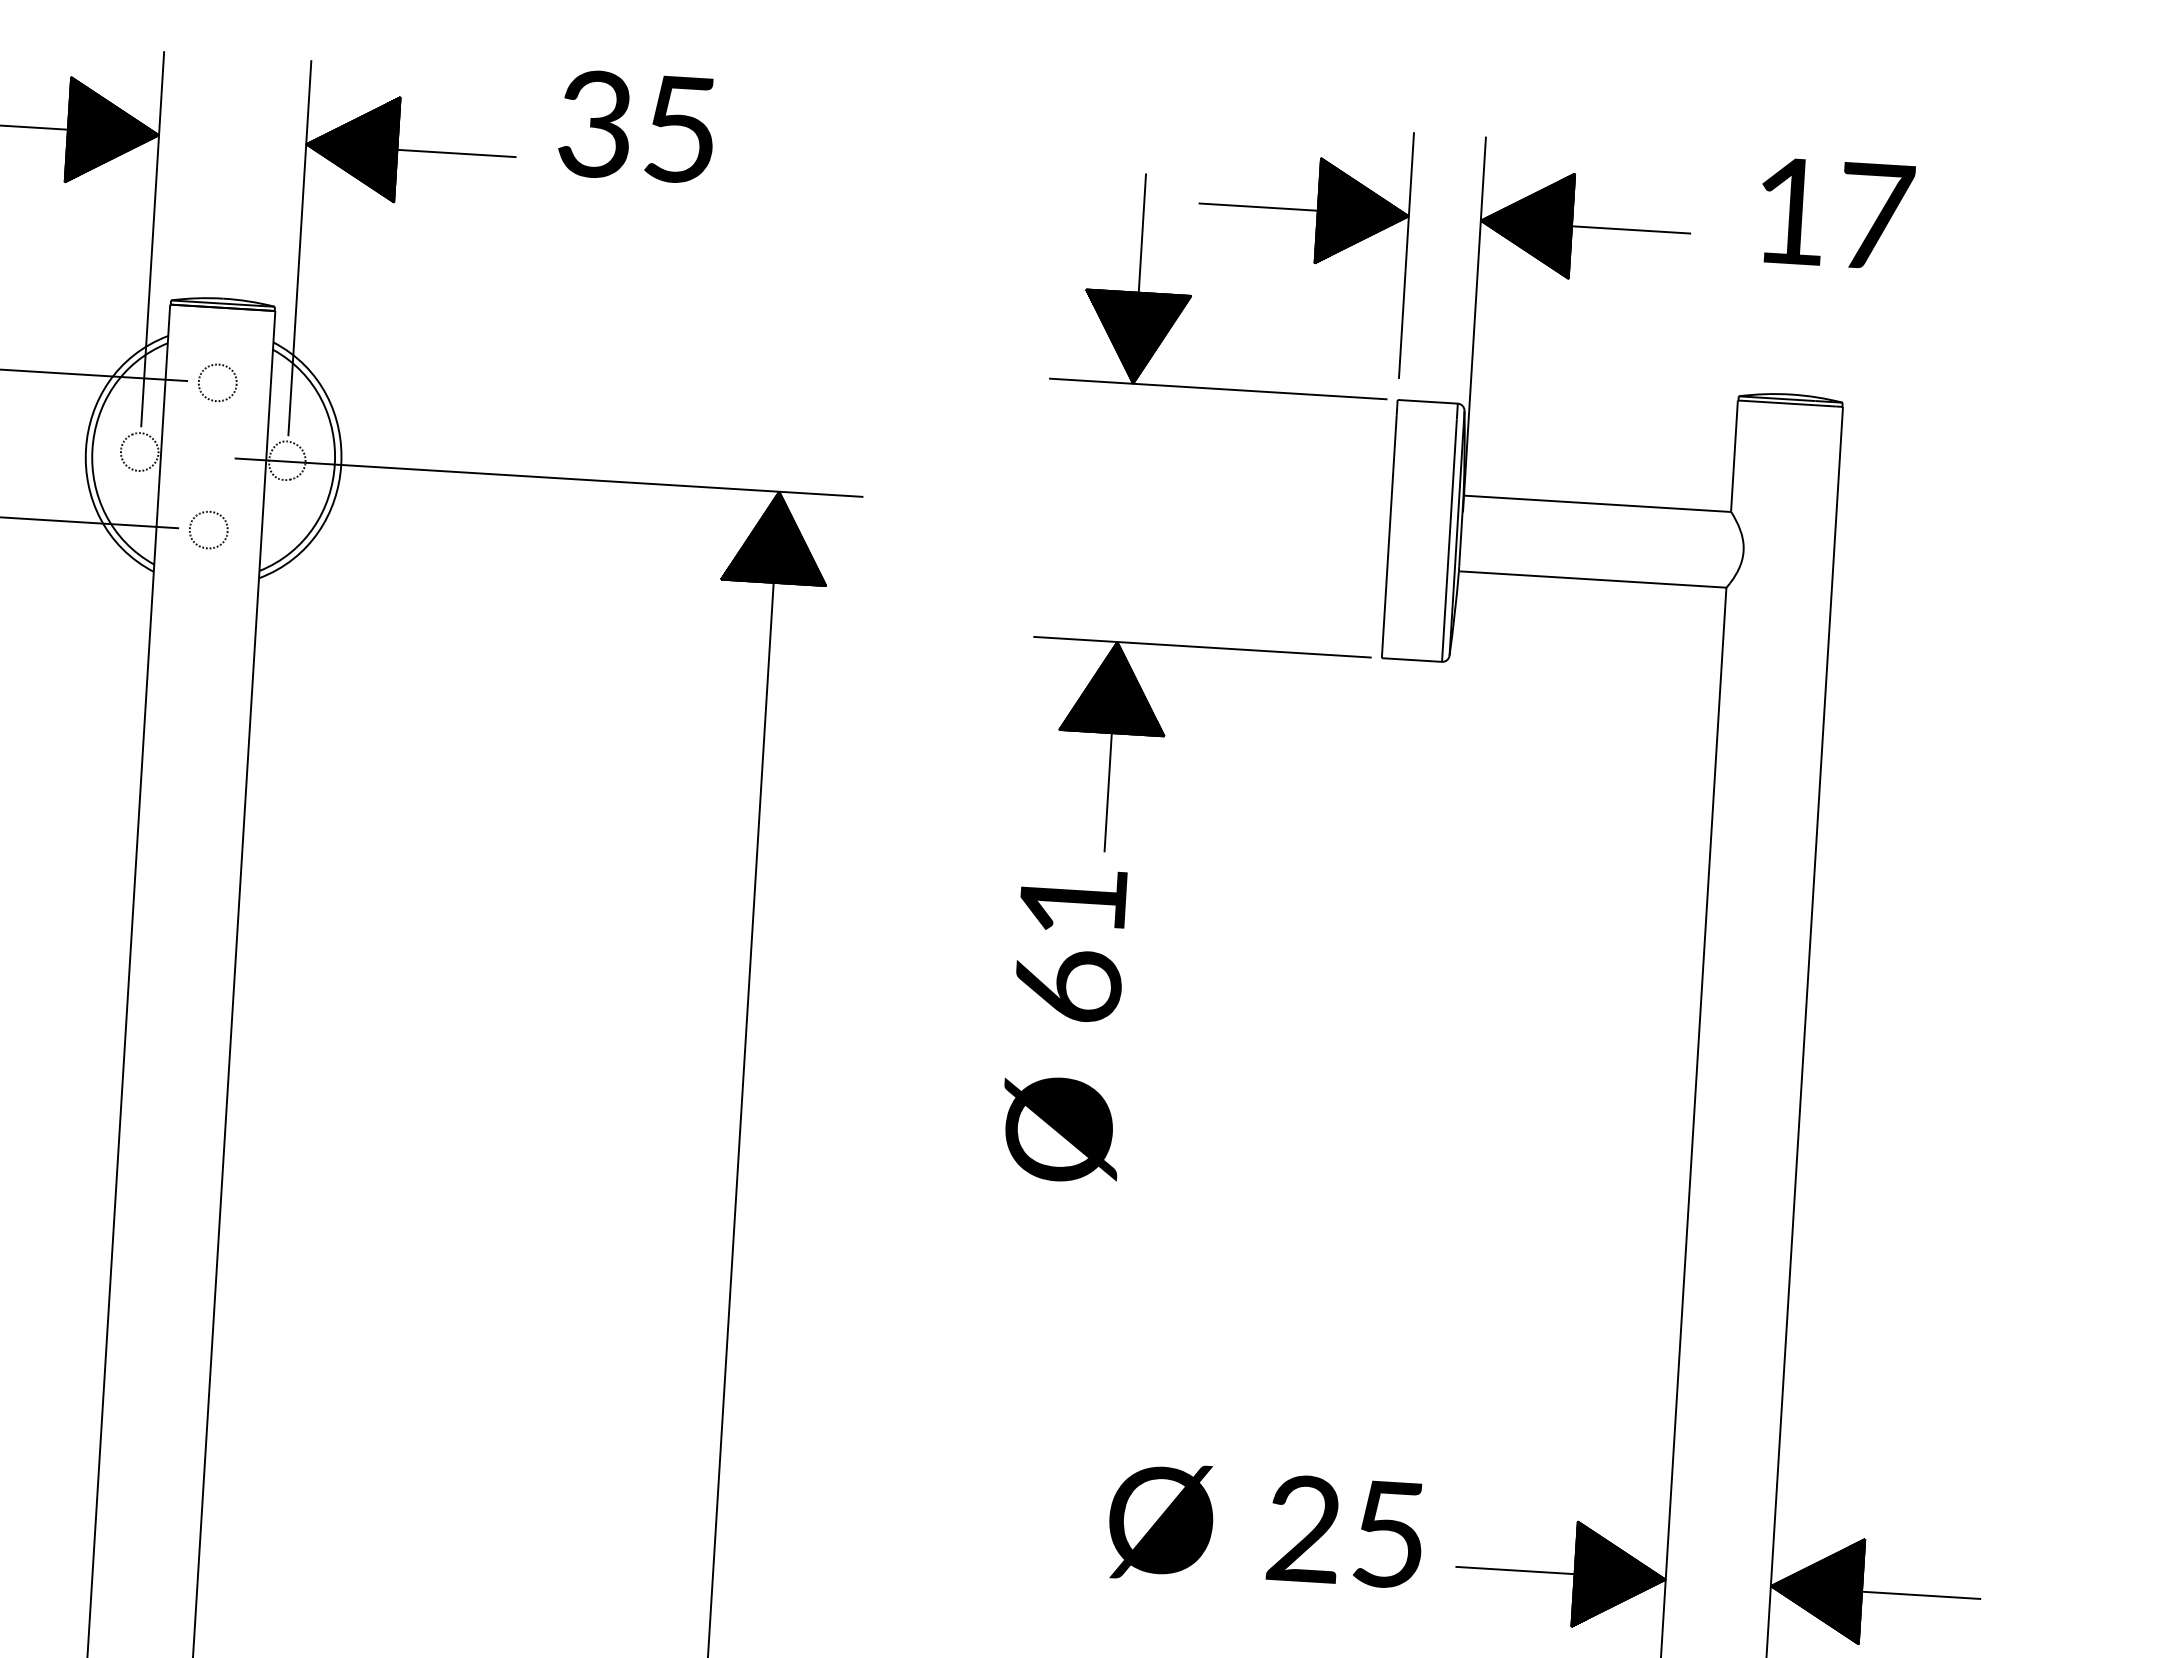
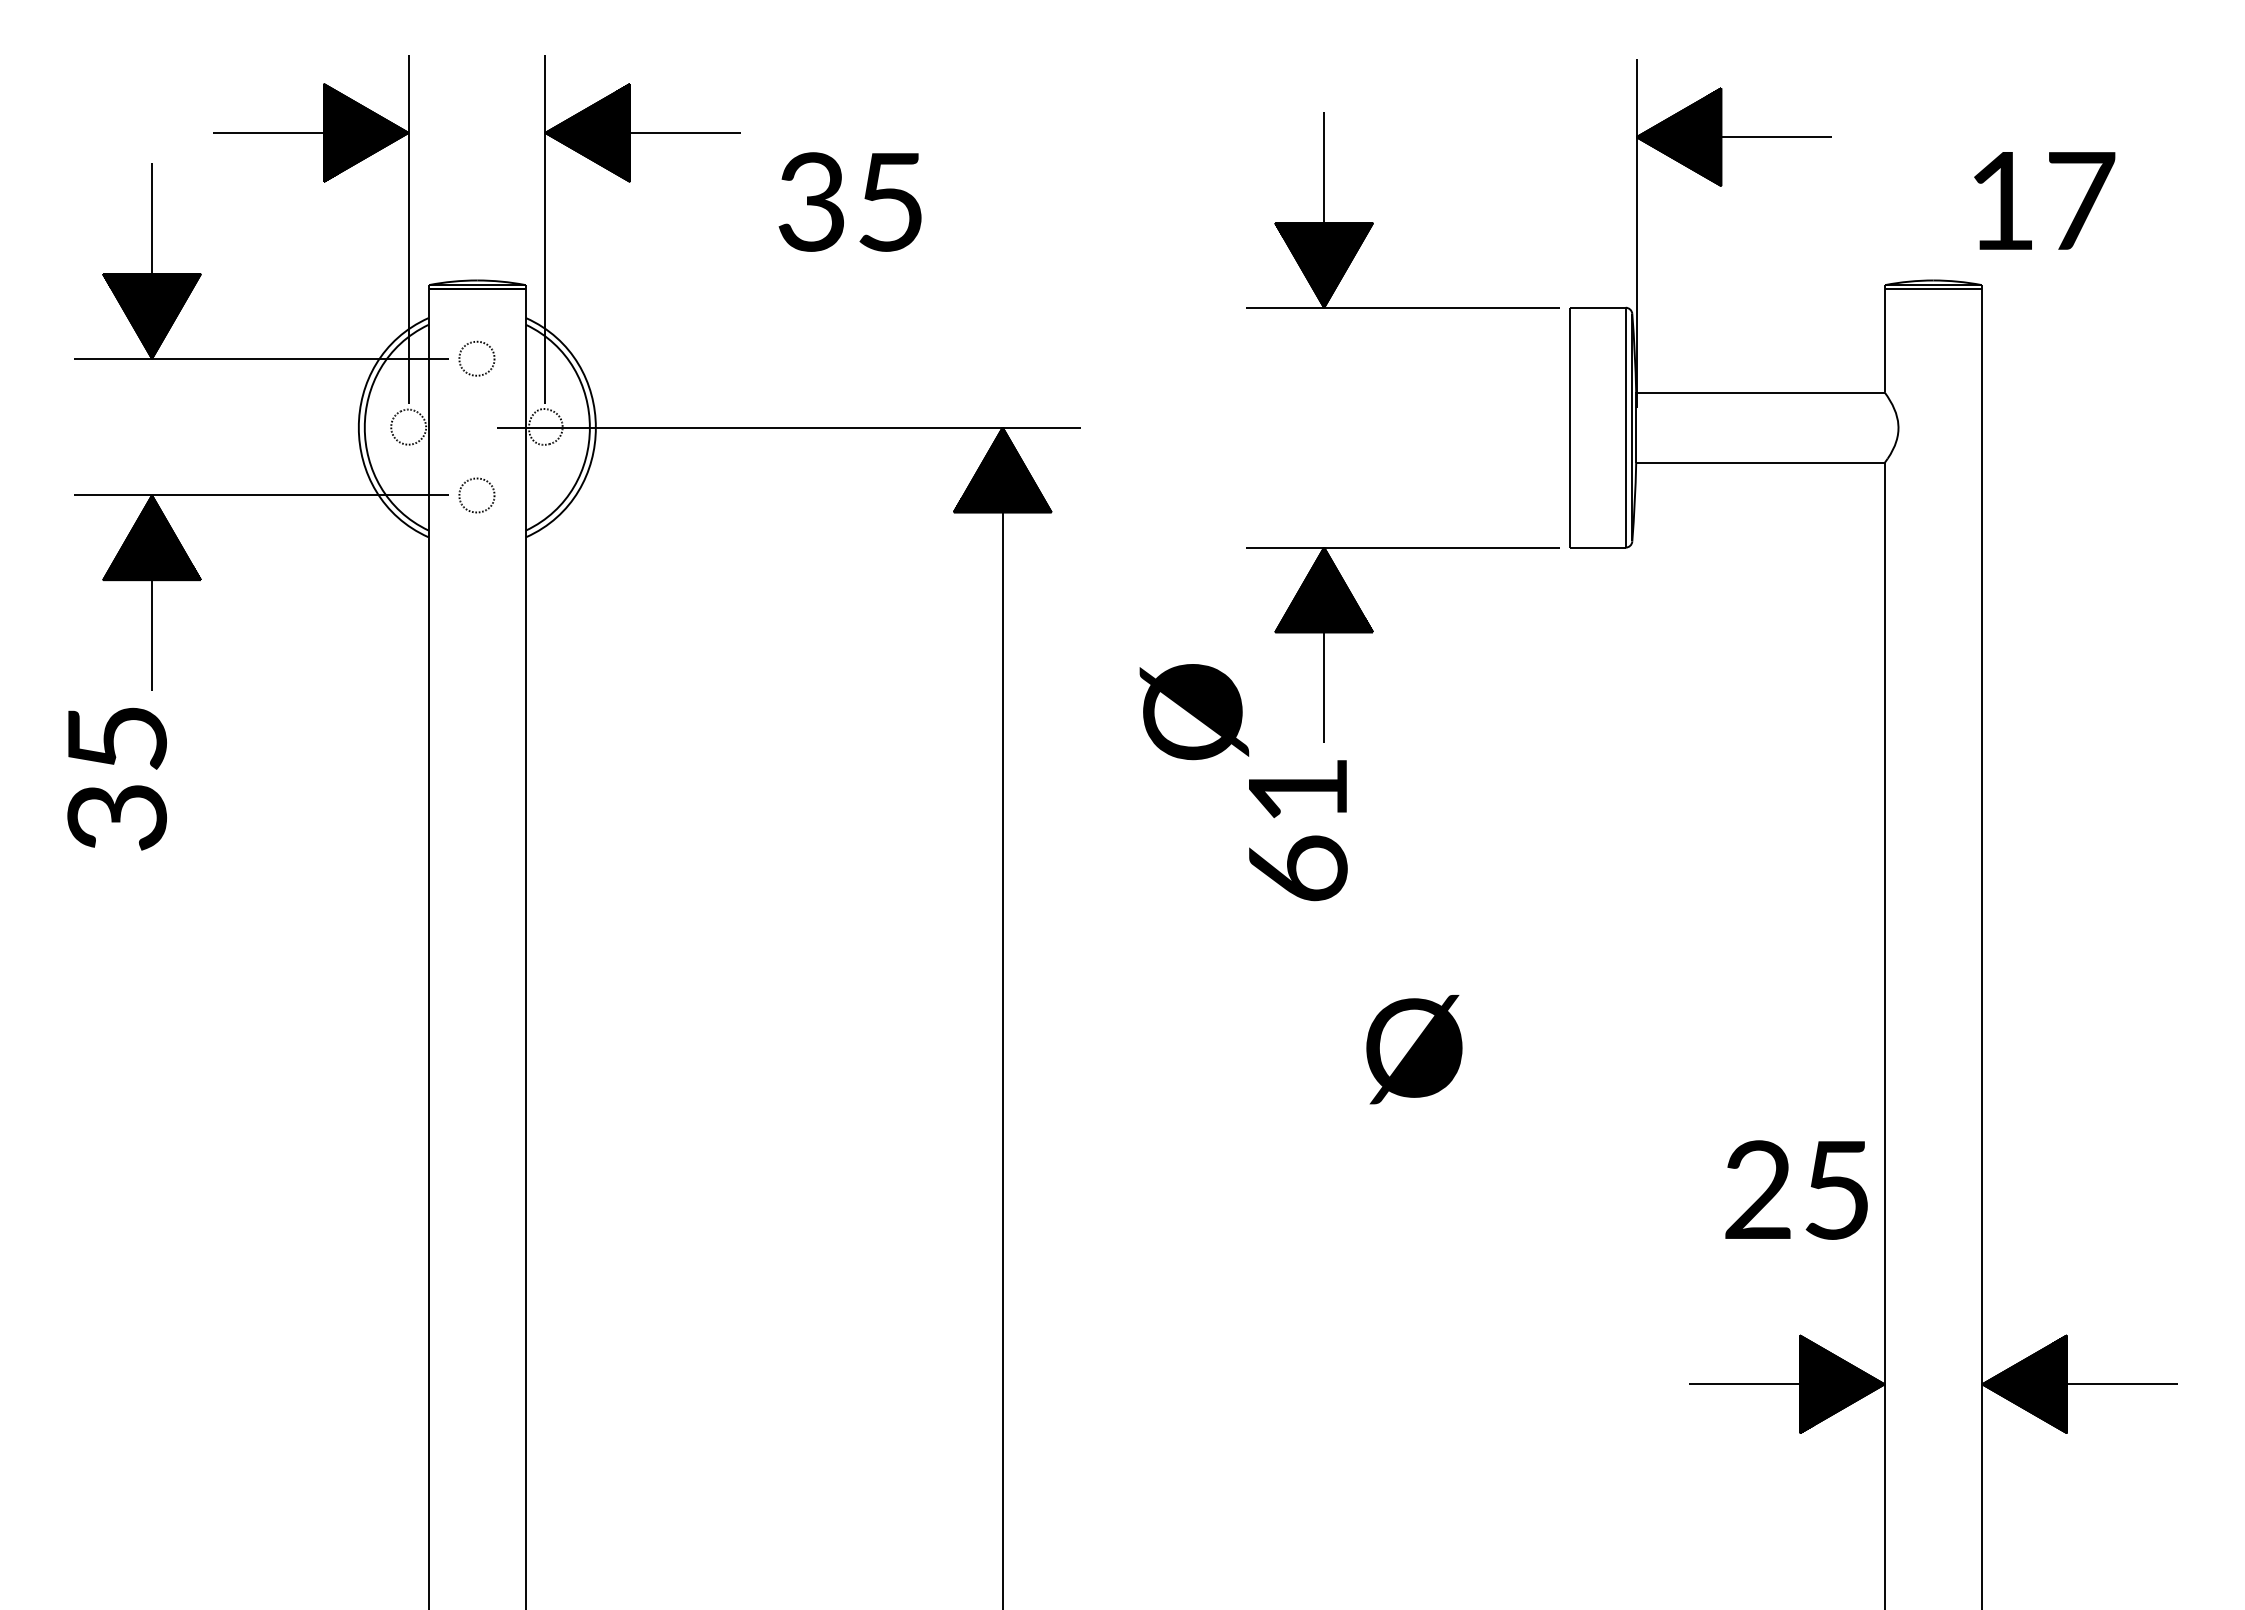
text: (636, 126) -> (849, 201), moved
text: (1836, 213) -> (2044, 200), moved
part: (1314, 249) -> (1484, 173), removed
text: (1060, 1130) -> (1194, 712), moved
text: (1161, 1522) -> (1414, 1049), moved
text: (1345, 1531) -> (1796, 1189), moved

